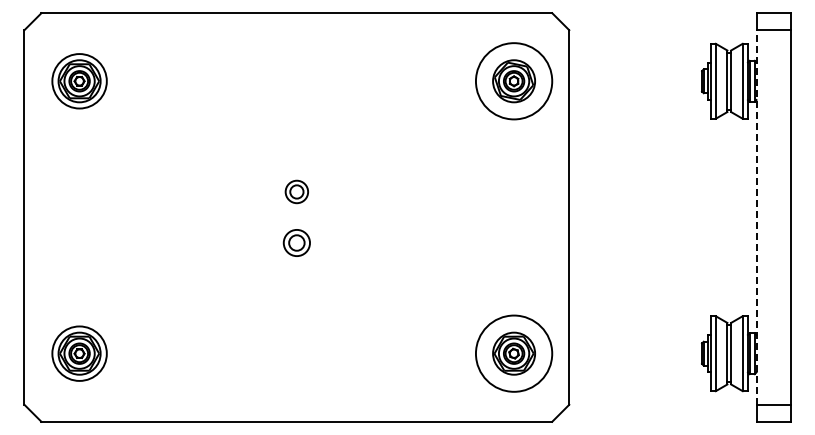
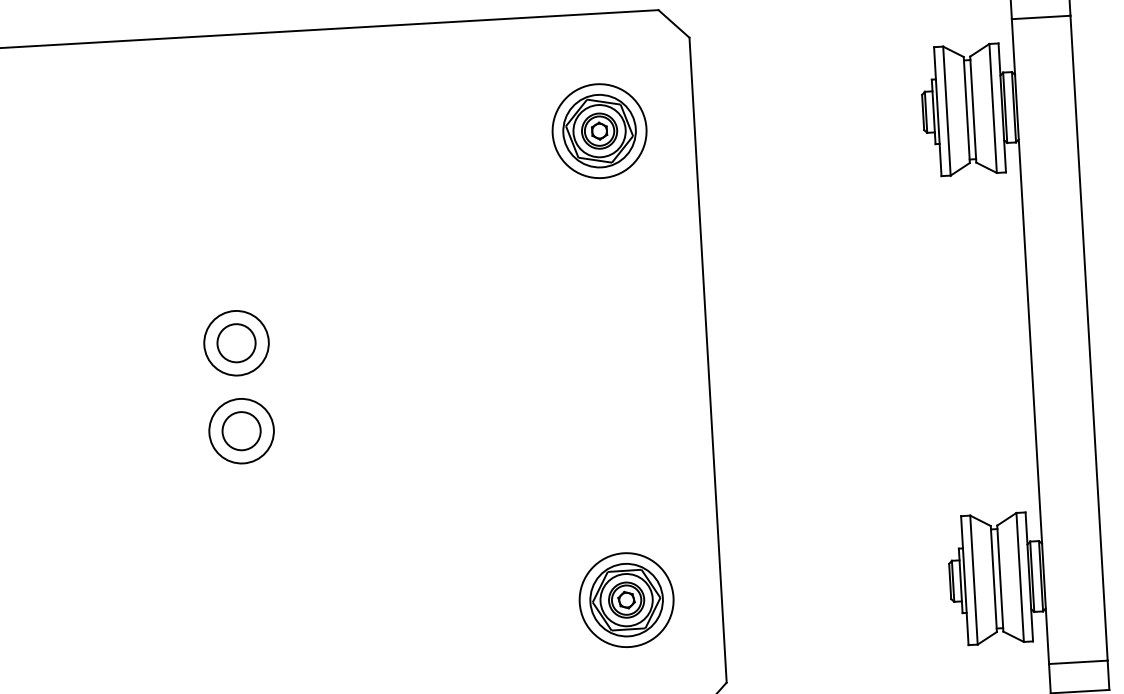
circle: (513, 81) -> (598, 131), size x0.71
part: (296, 191) -> (235, 342), size x1.67
line: (756, 217) -> (1030, 341), dashed -> solid
part: (296, 242) -> (240, 430), size x1.43
circle: (513, 353) -> (625, 599), size x0.71

